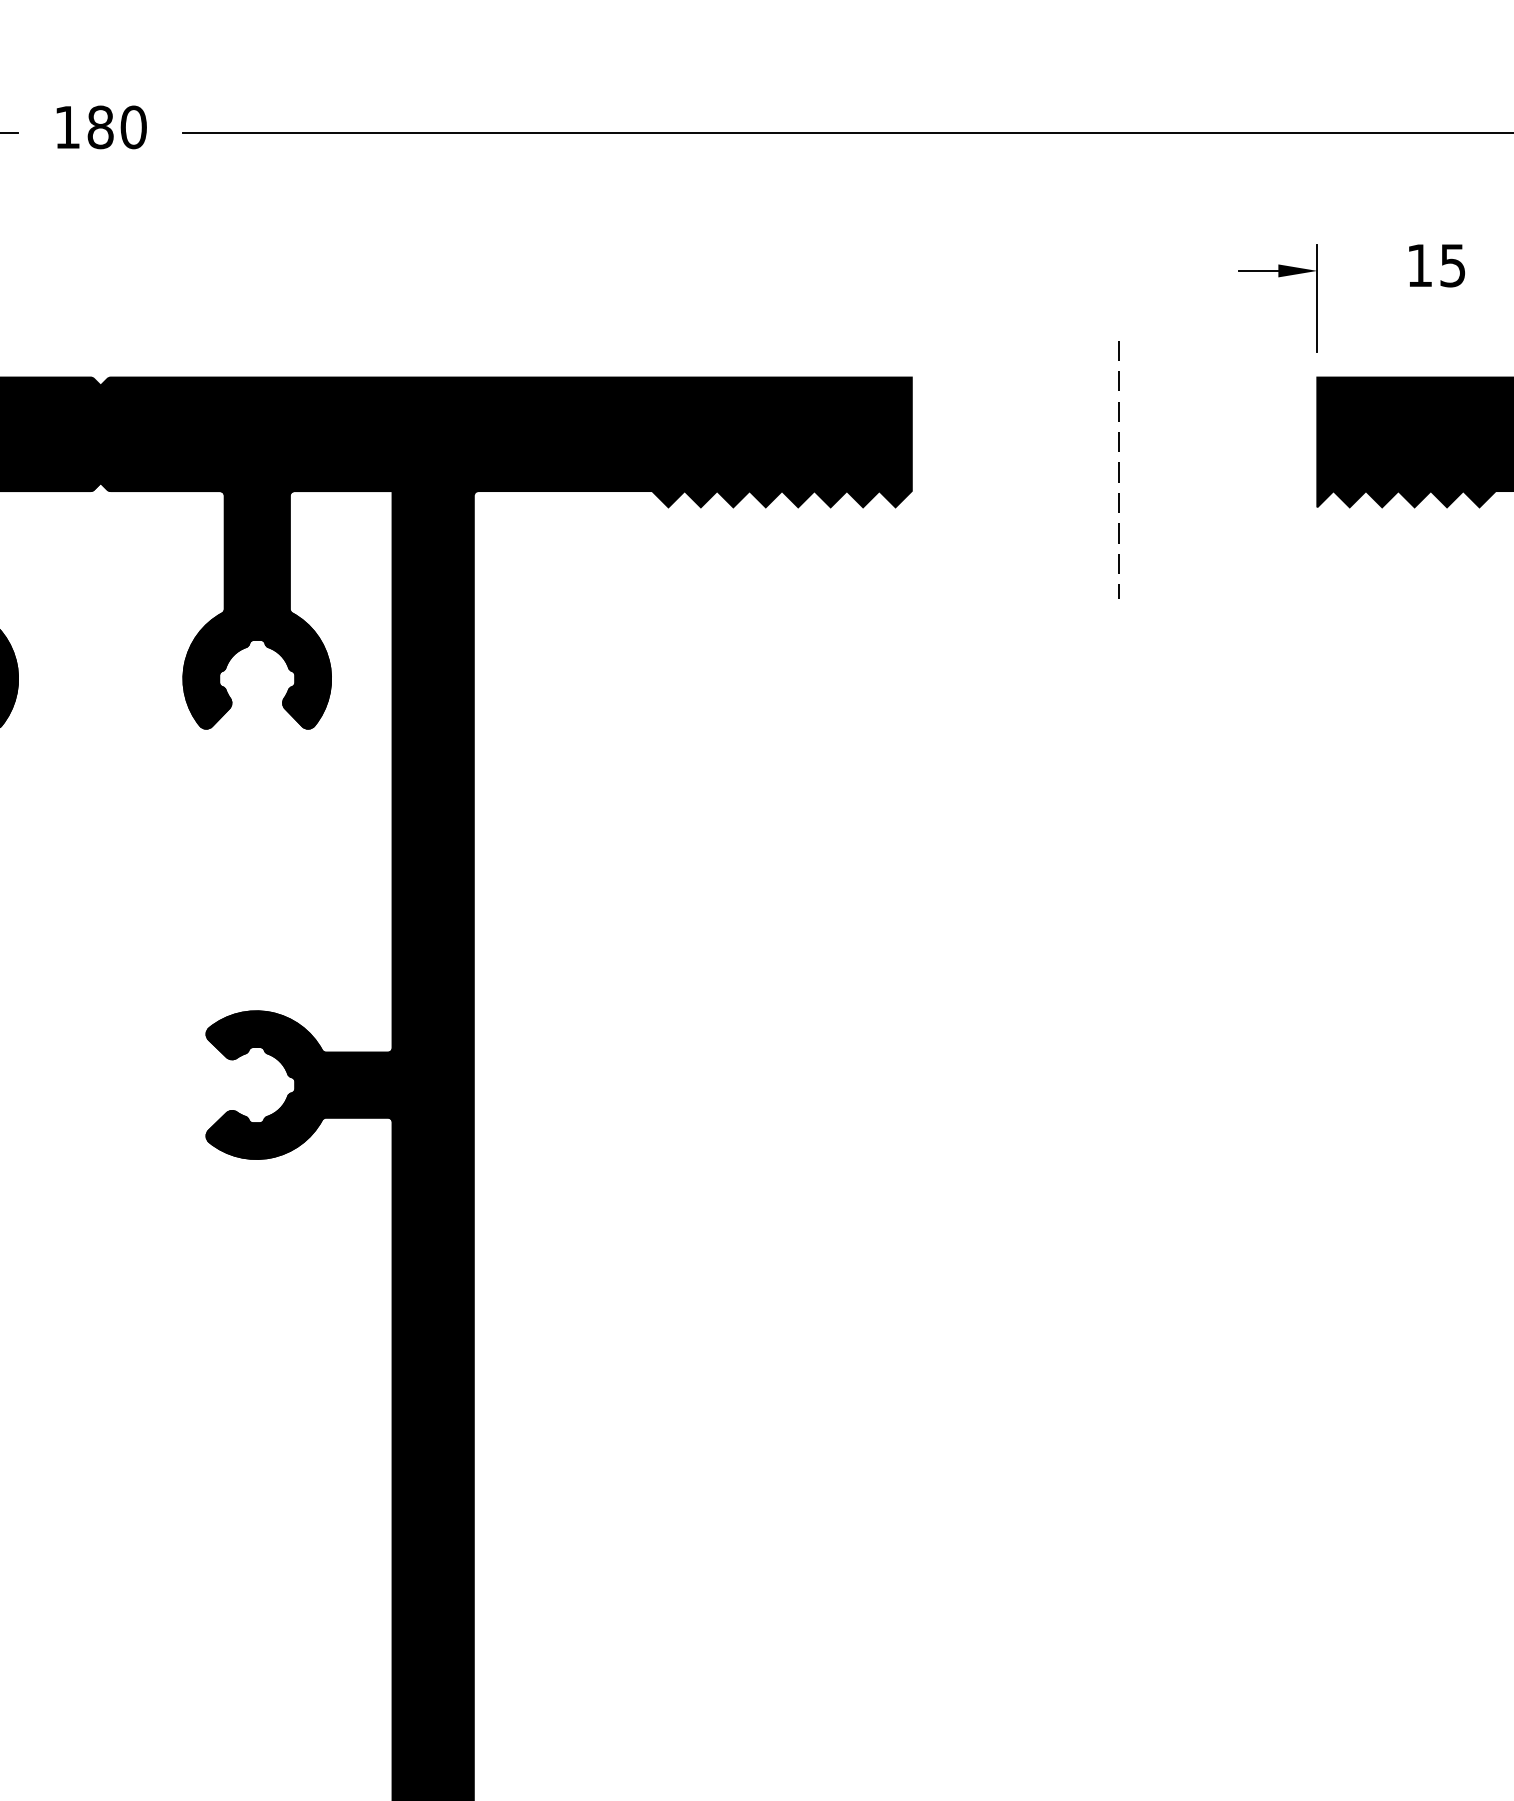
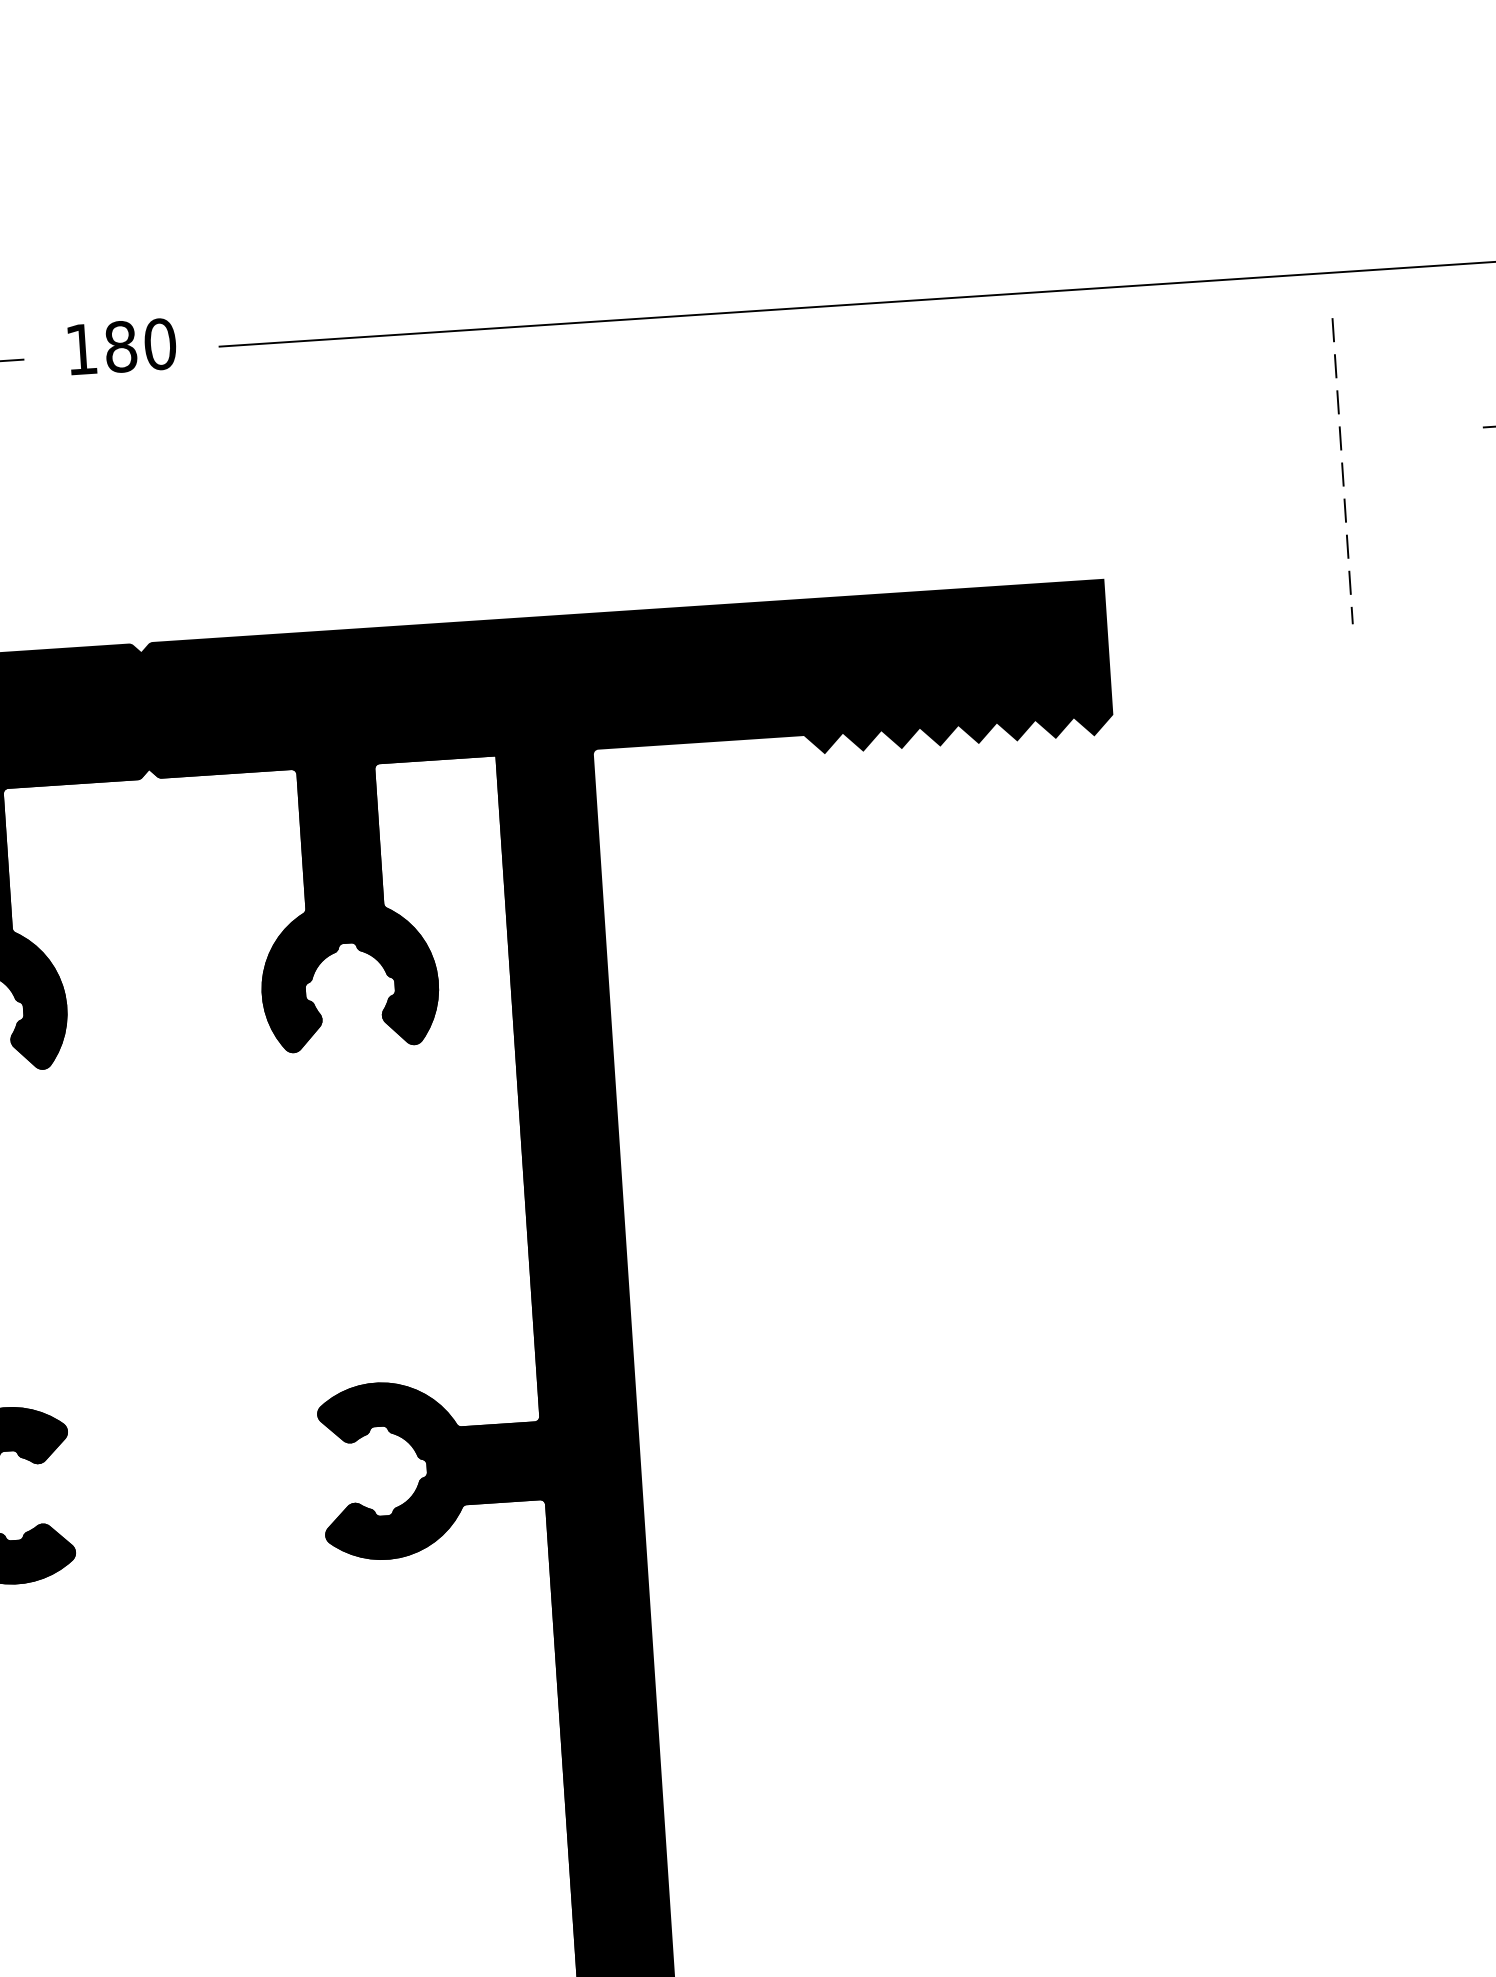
line: (1118, 469) -> (1342, 470), moved

